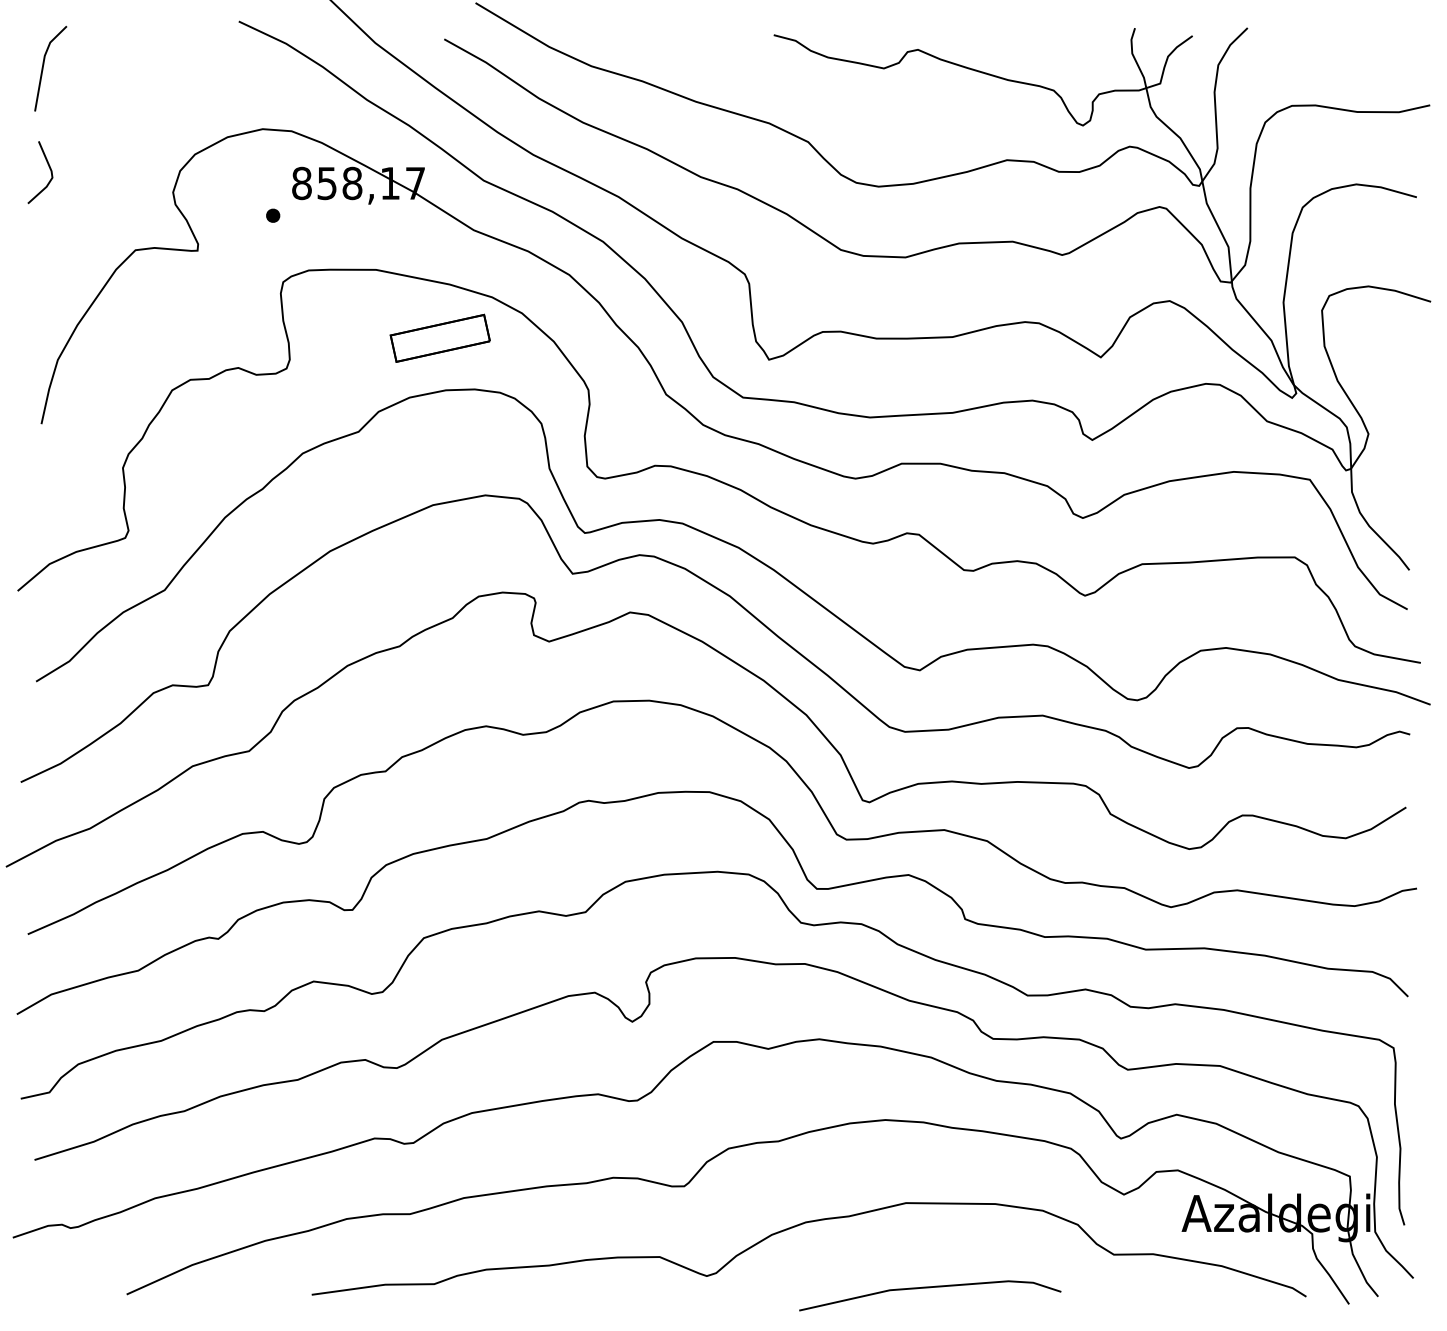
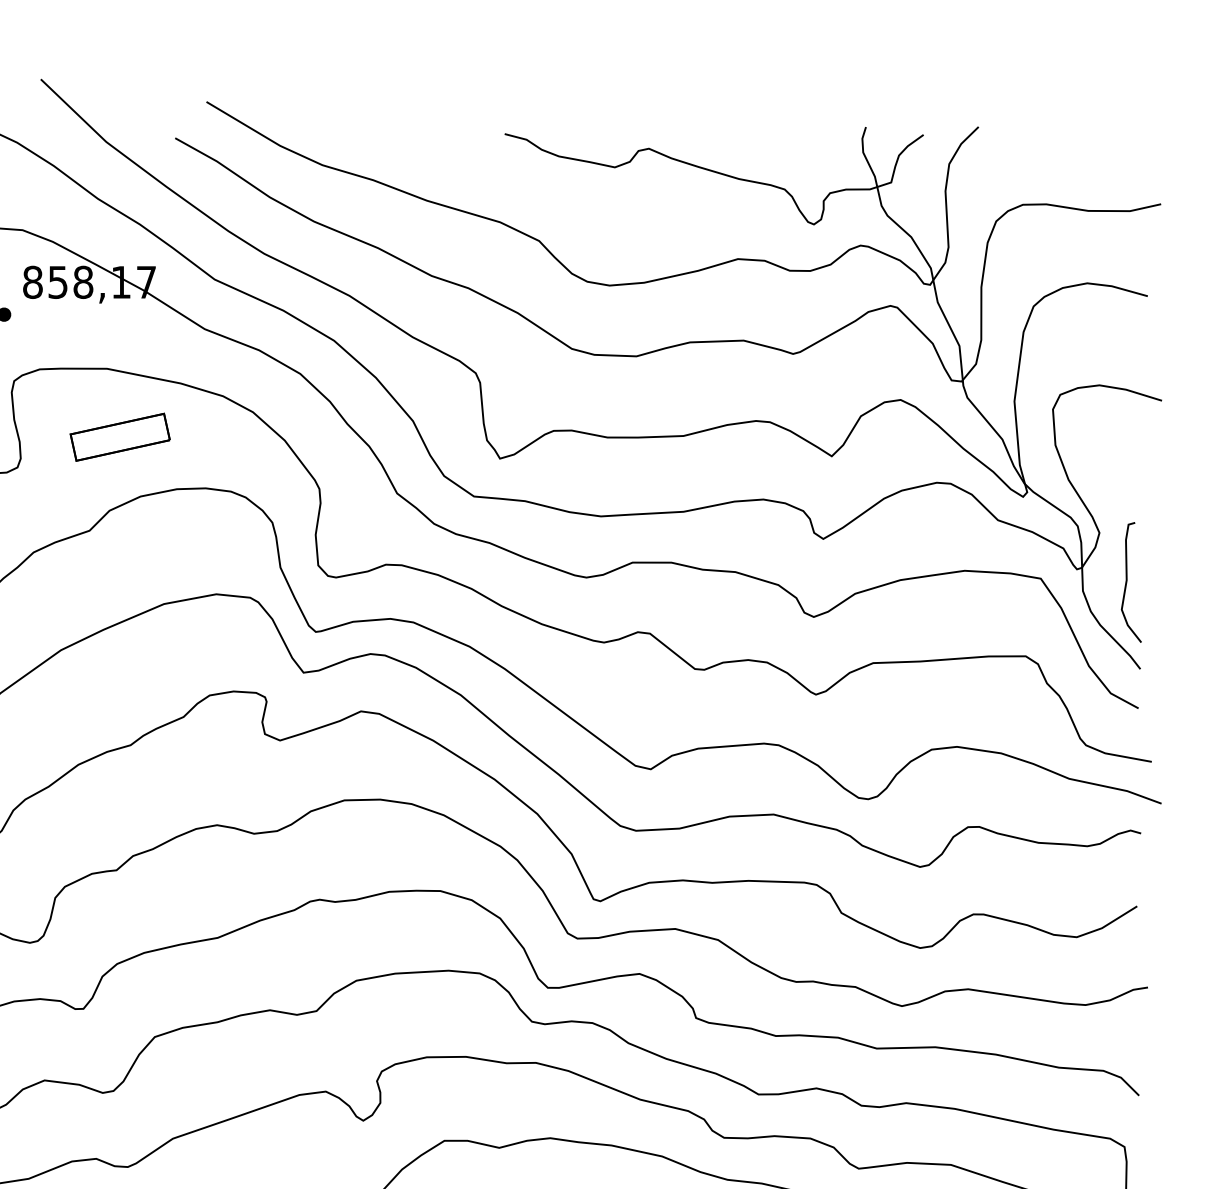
part: (439, 337) -> (119, 436), moved
curve: (1396, 483) -> (1127, 582), added

